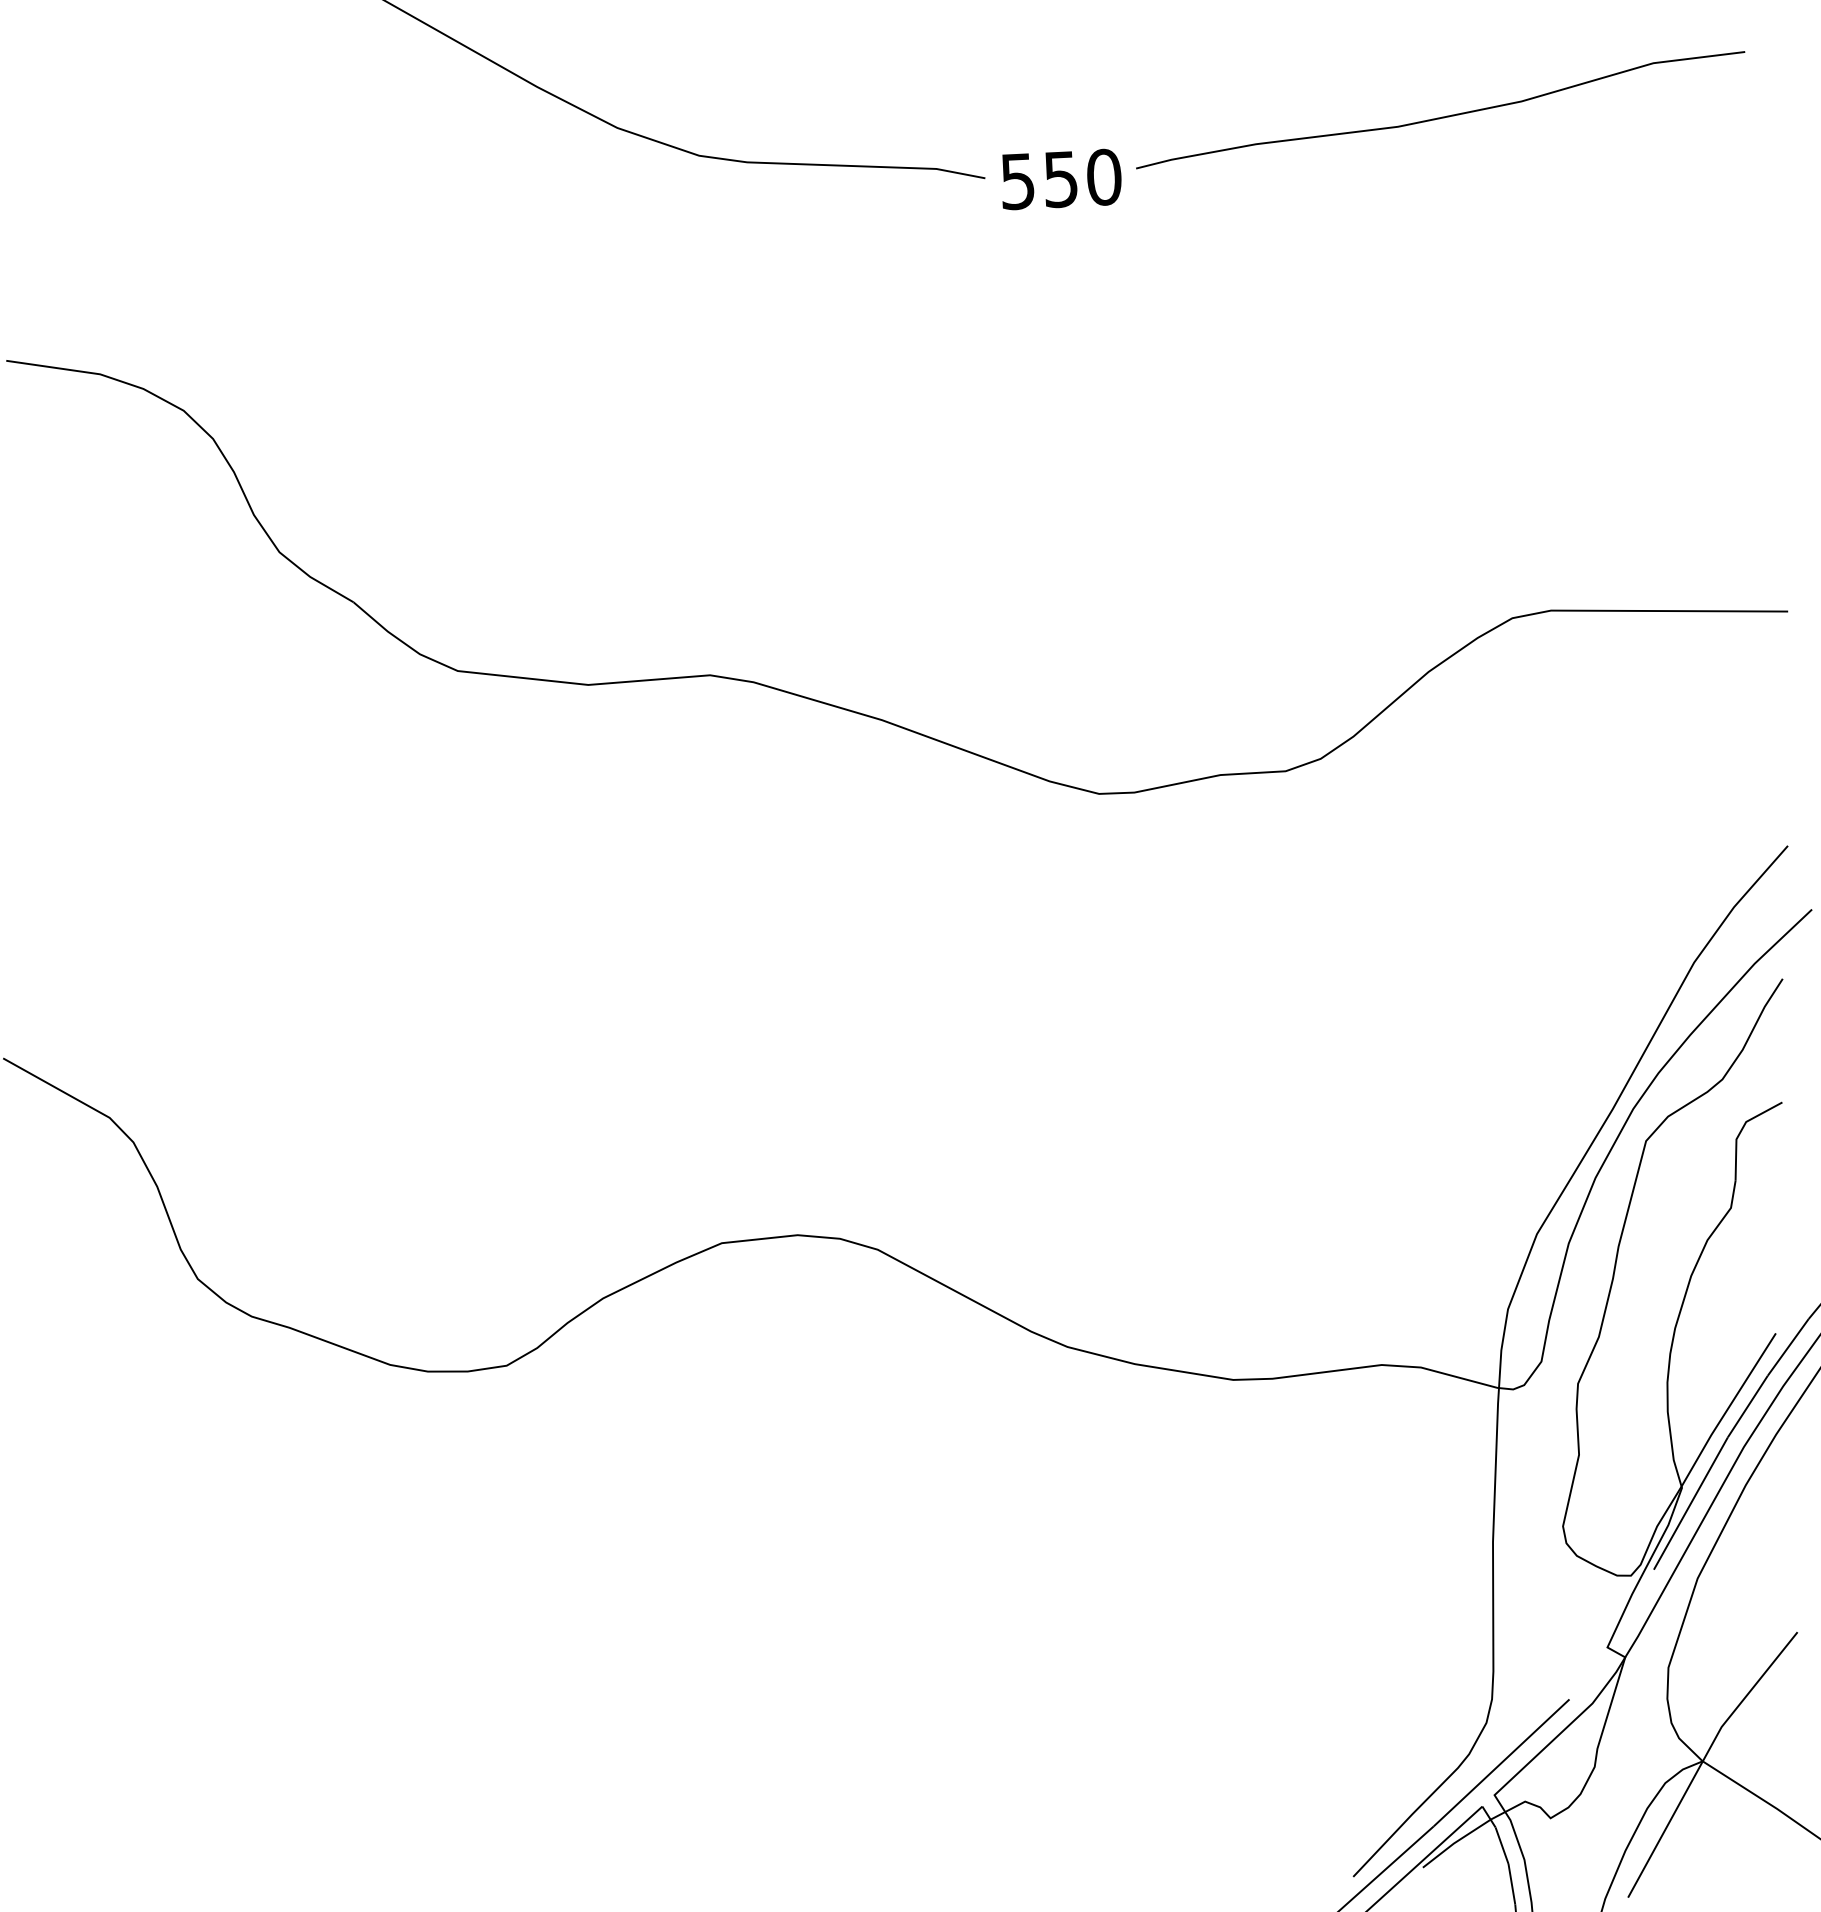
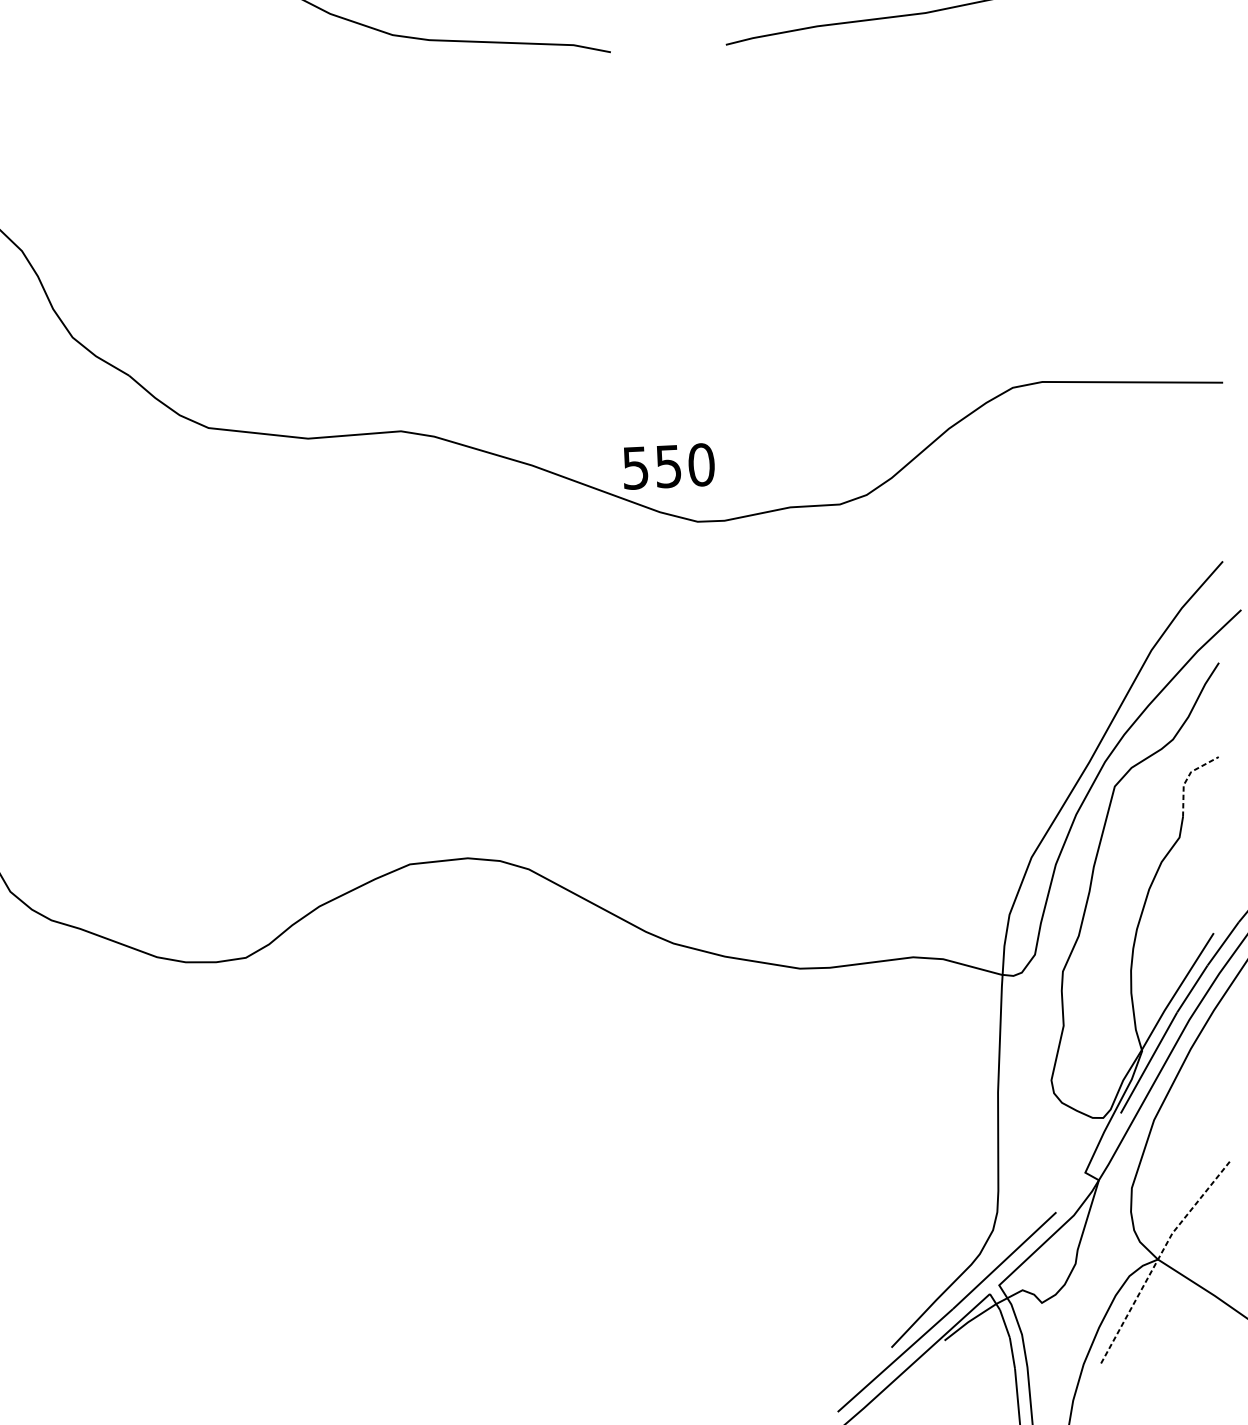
text: (1061, 179) -> (668, 466), moved
line: (1741, 1130) -> (1187, 778), solid -> dashed
line: (1704, 1758) -> (1159, 1257), solid -> dashed

